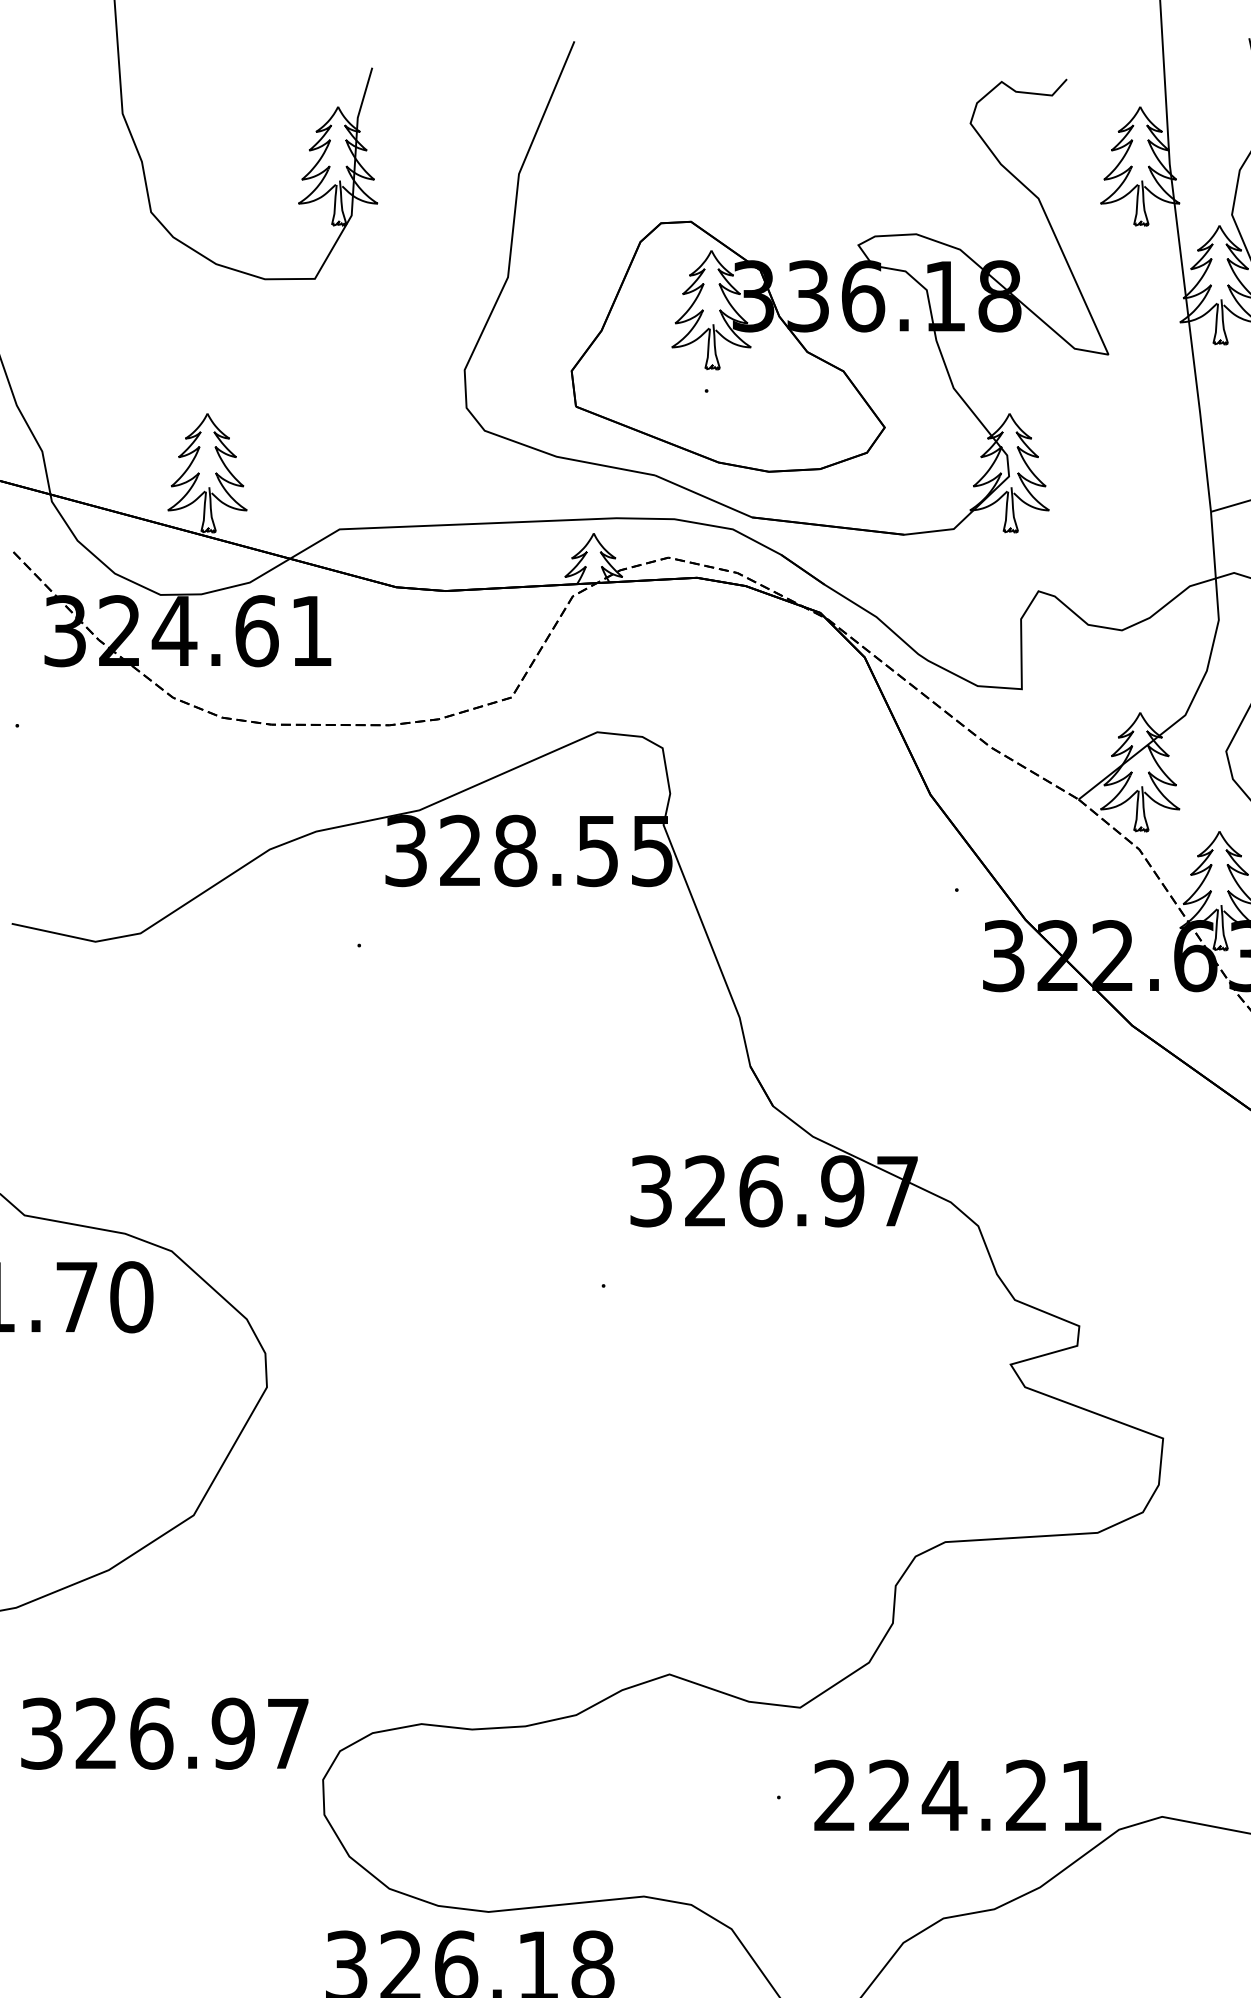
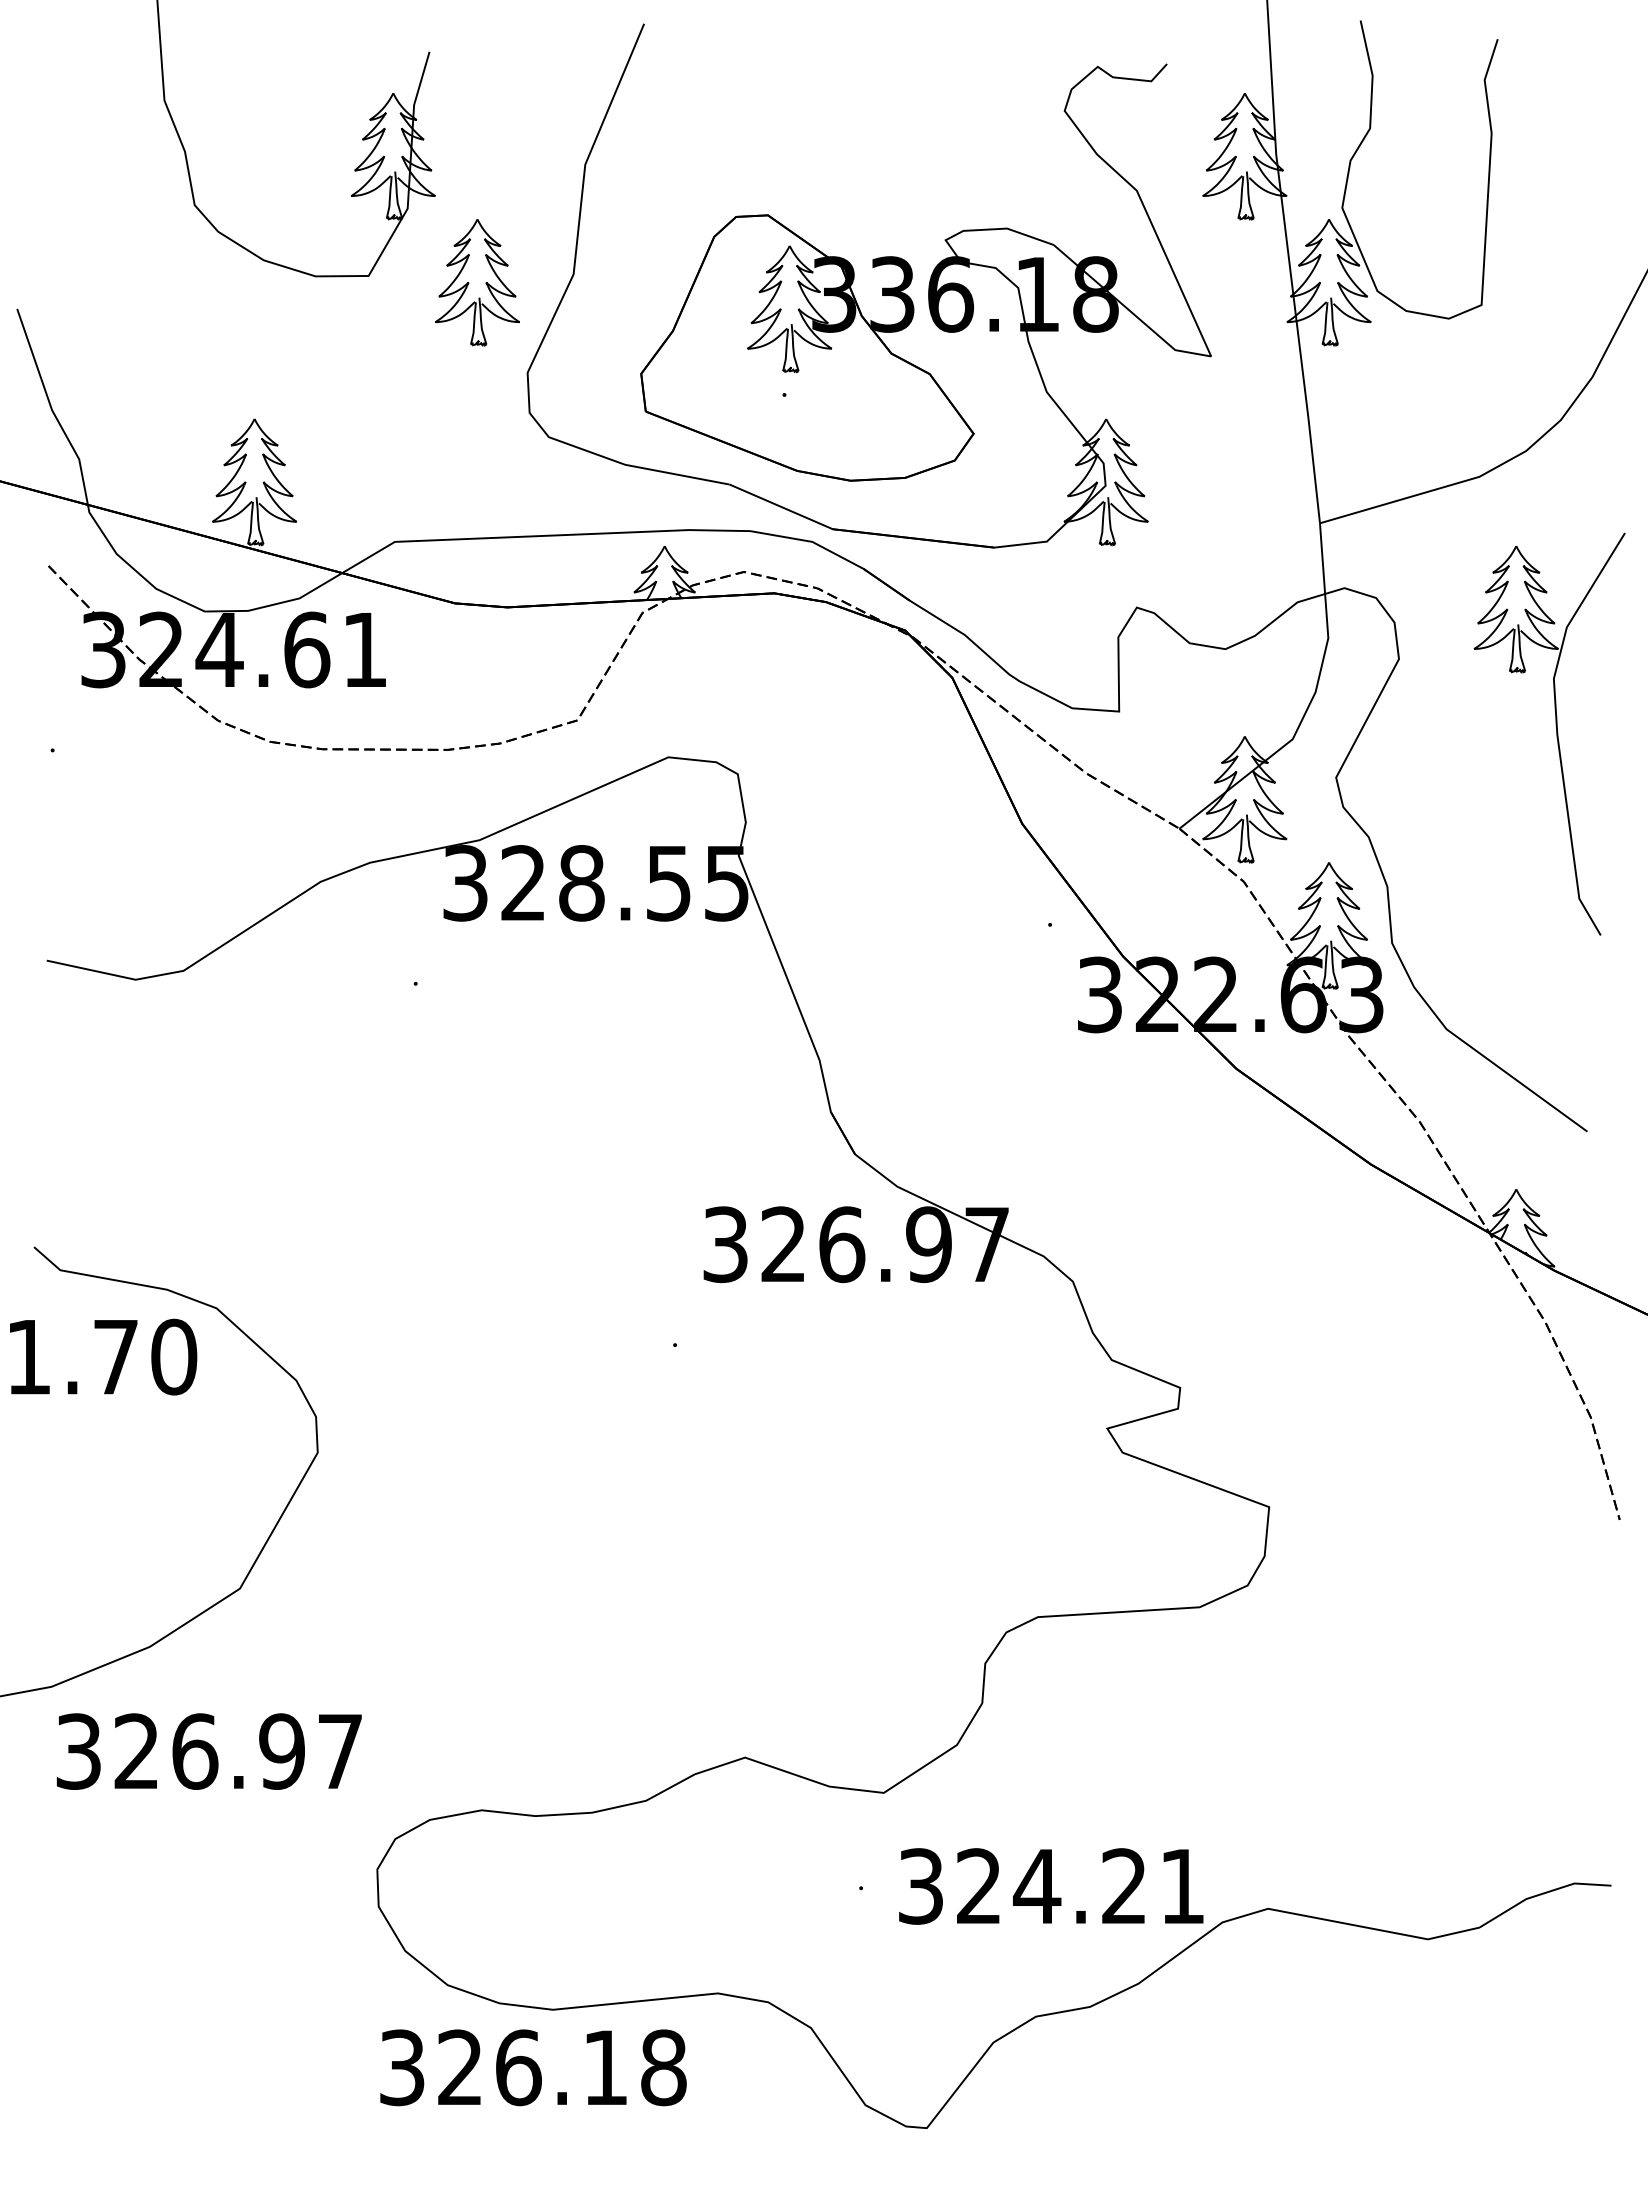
part: (417, 285) -> (477, 282), added
text: (164, 1733) -> (208, 1751), moved
text: (834, 1795) -> (920, 1886), 224.21 -> 324.21

